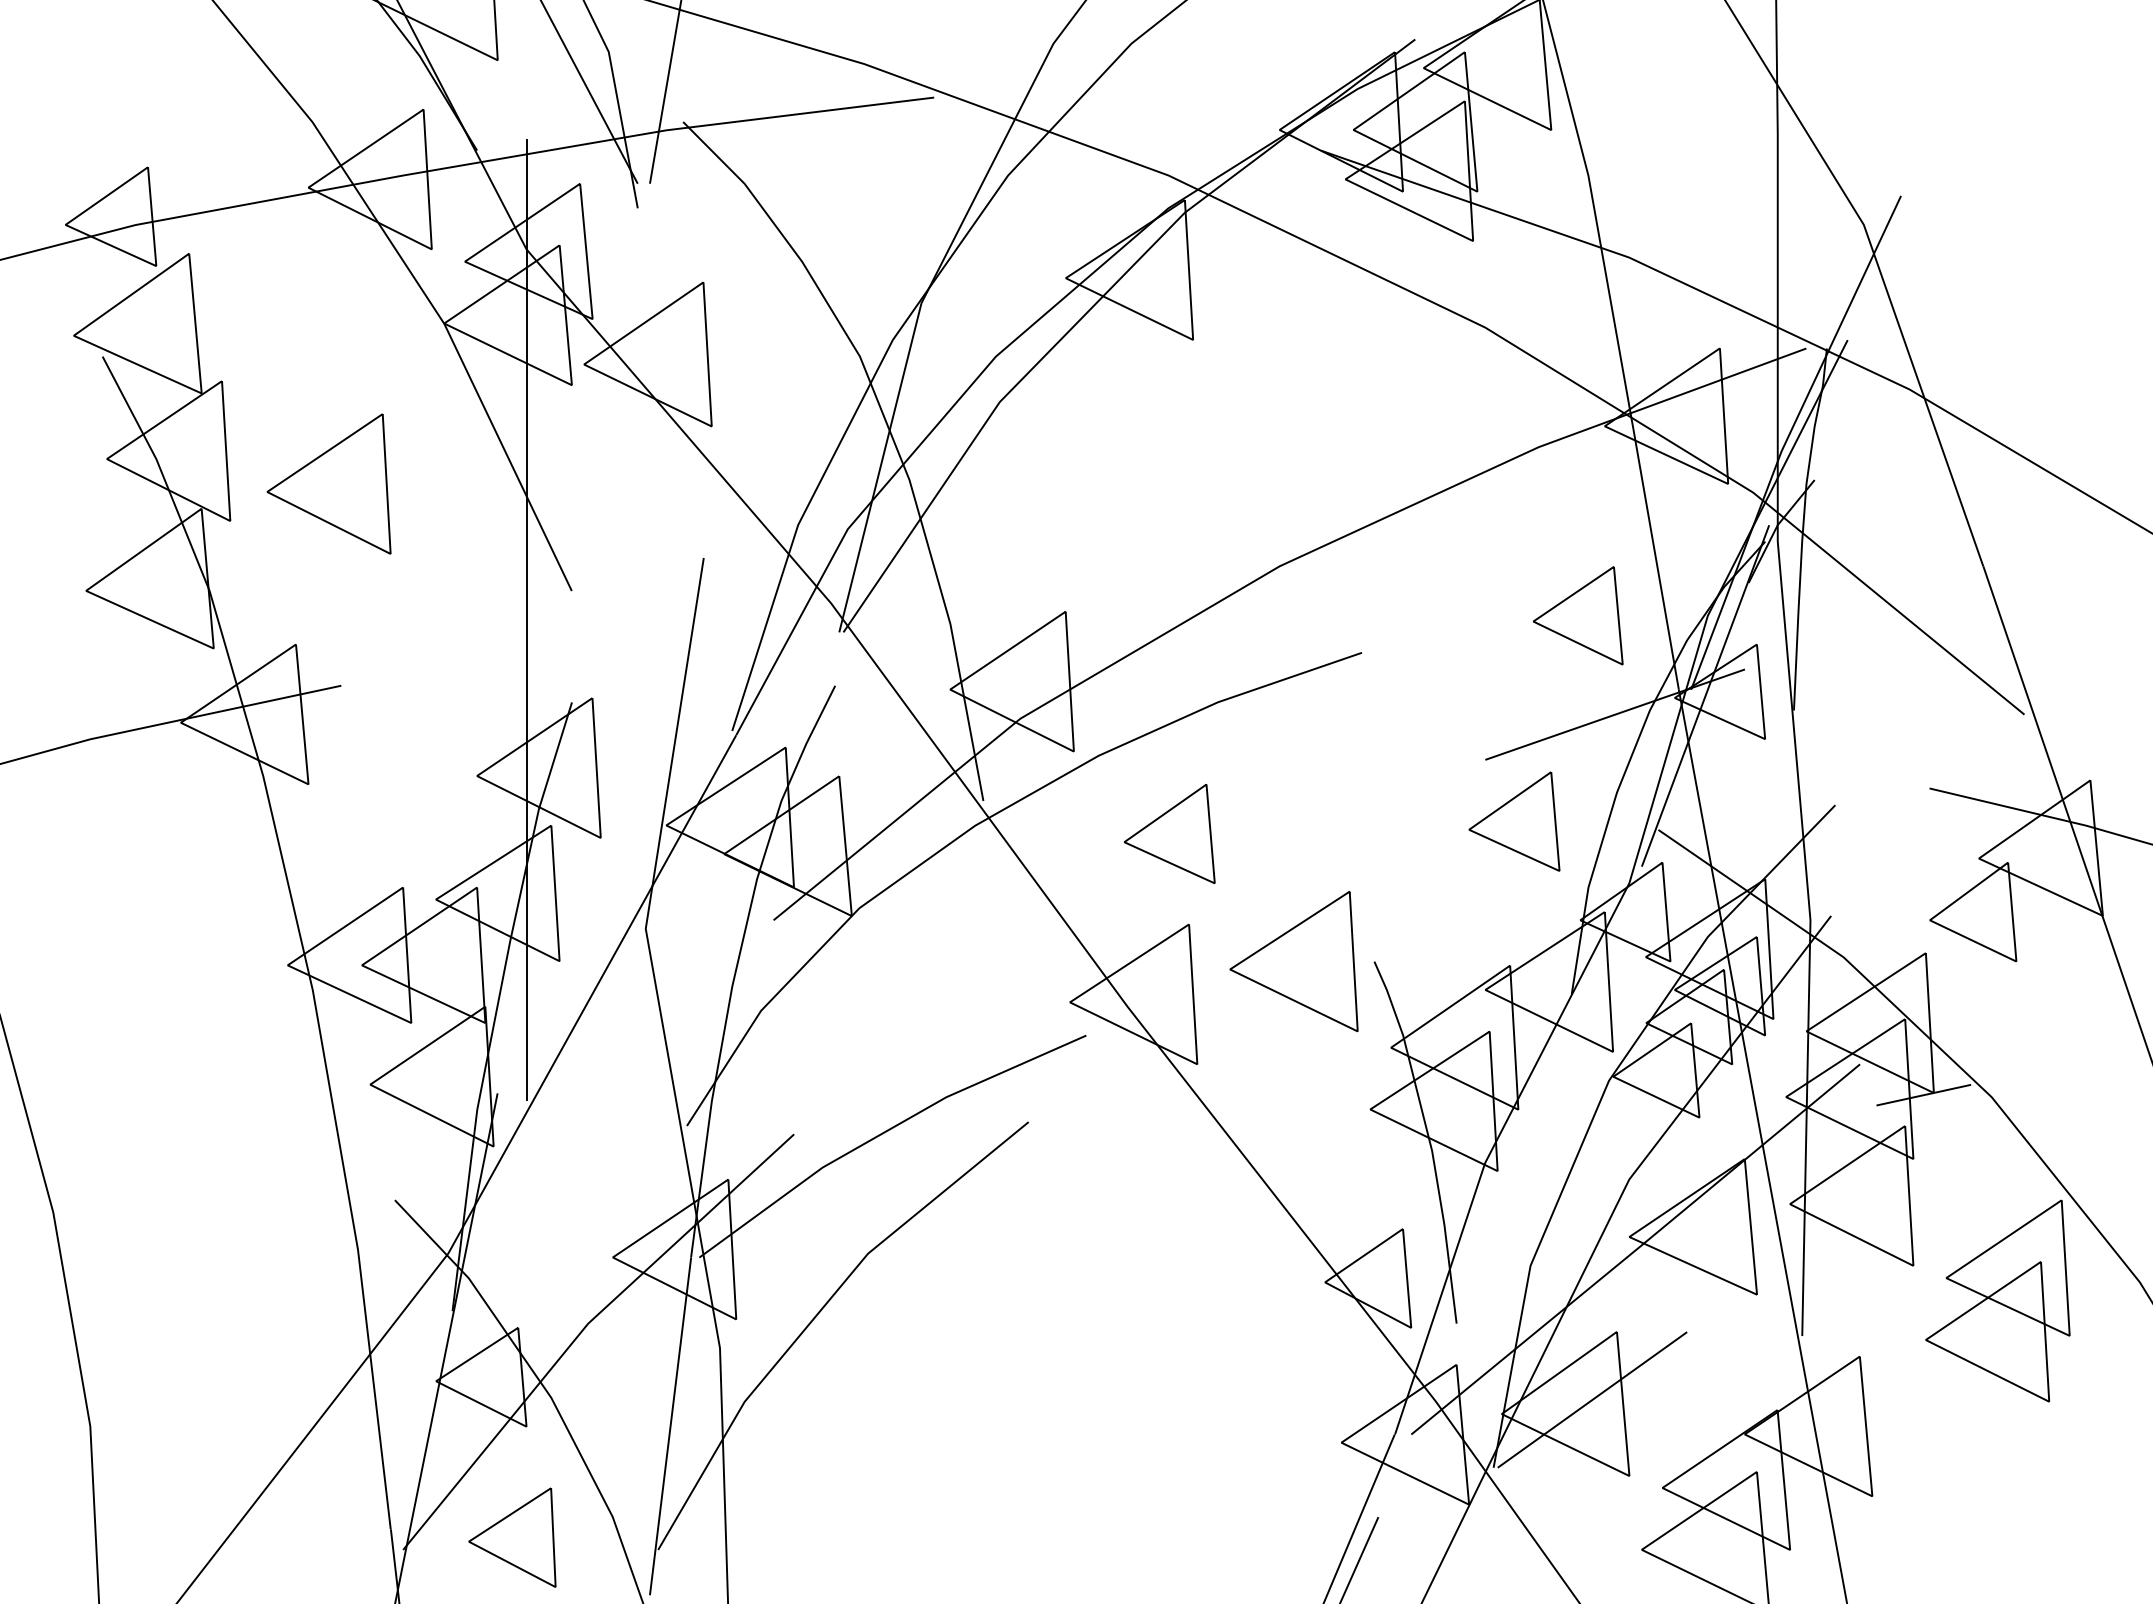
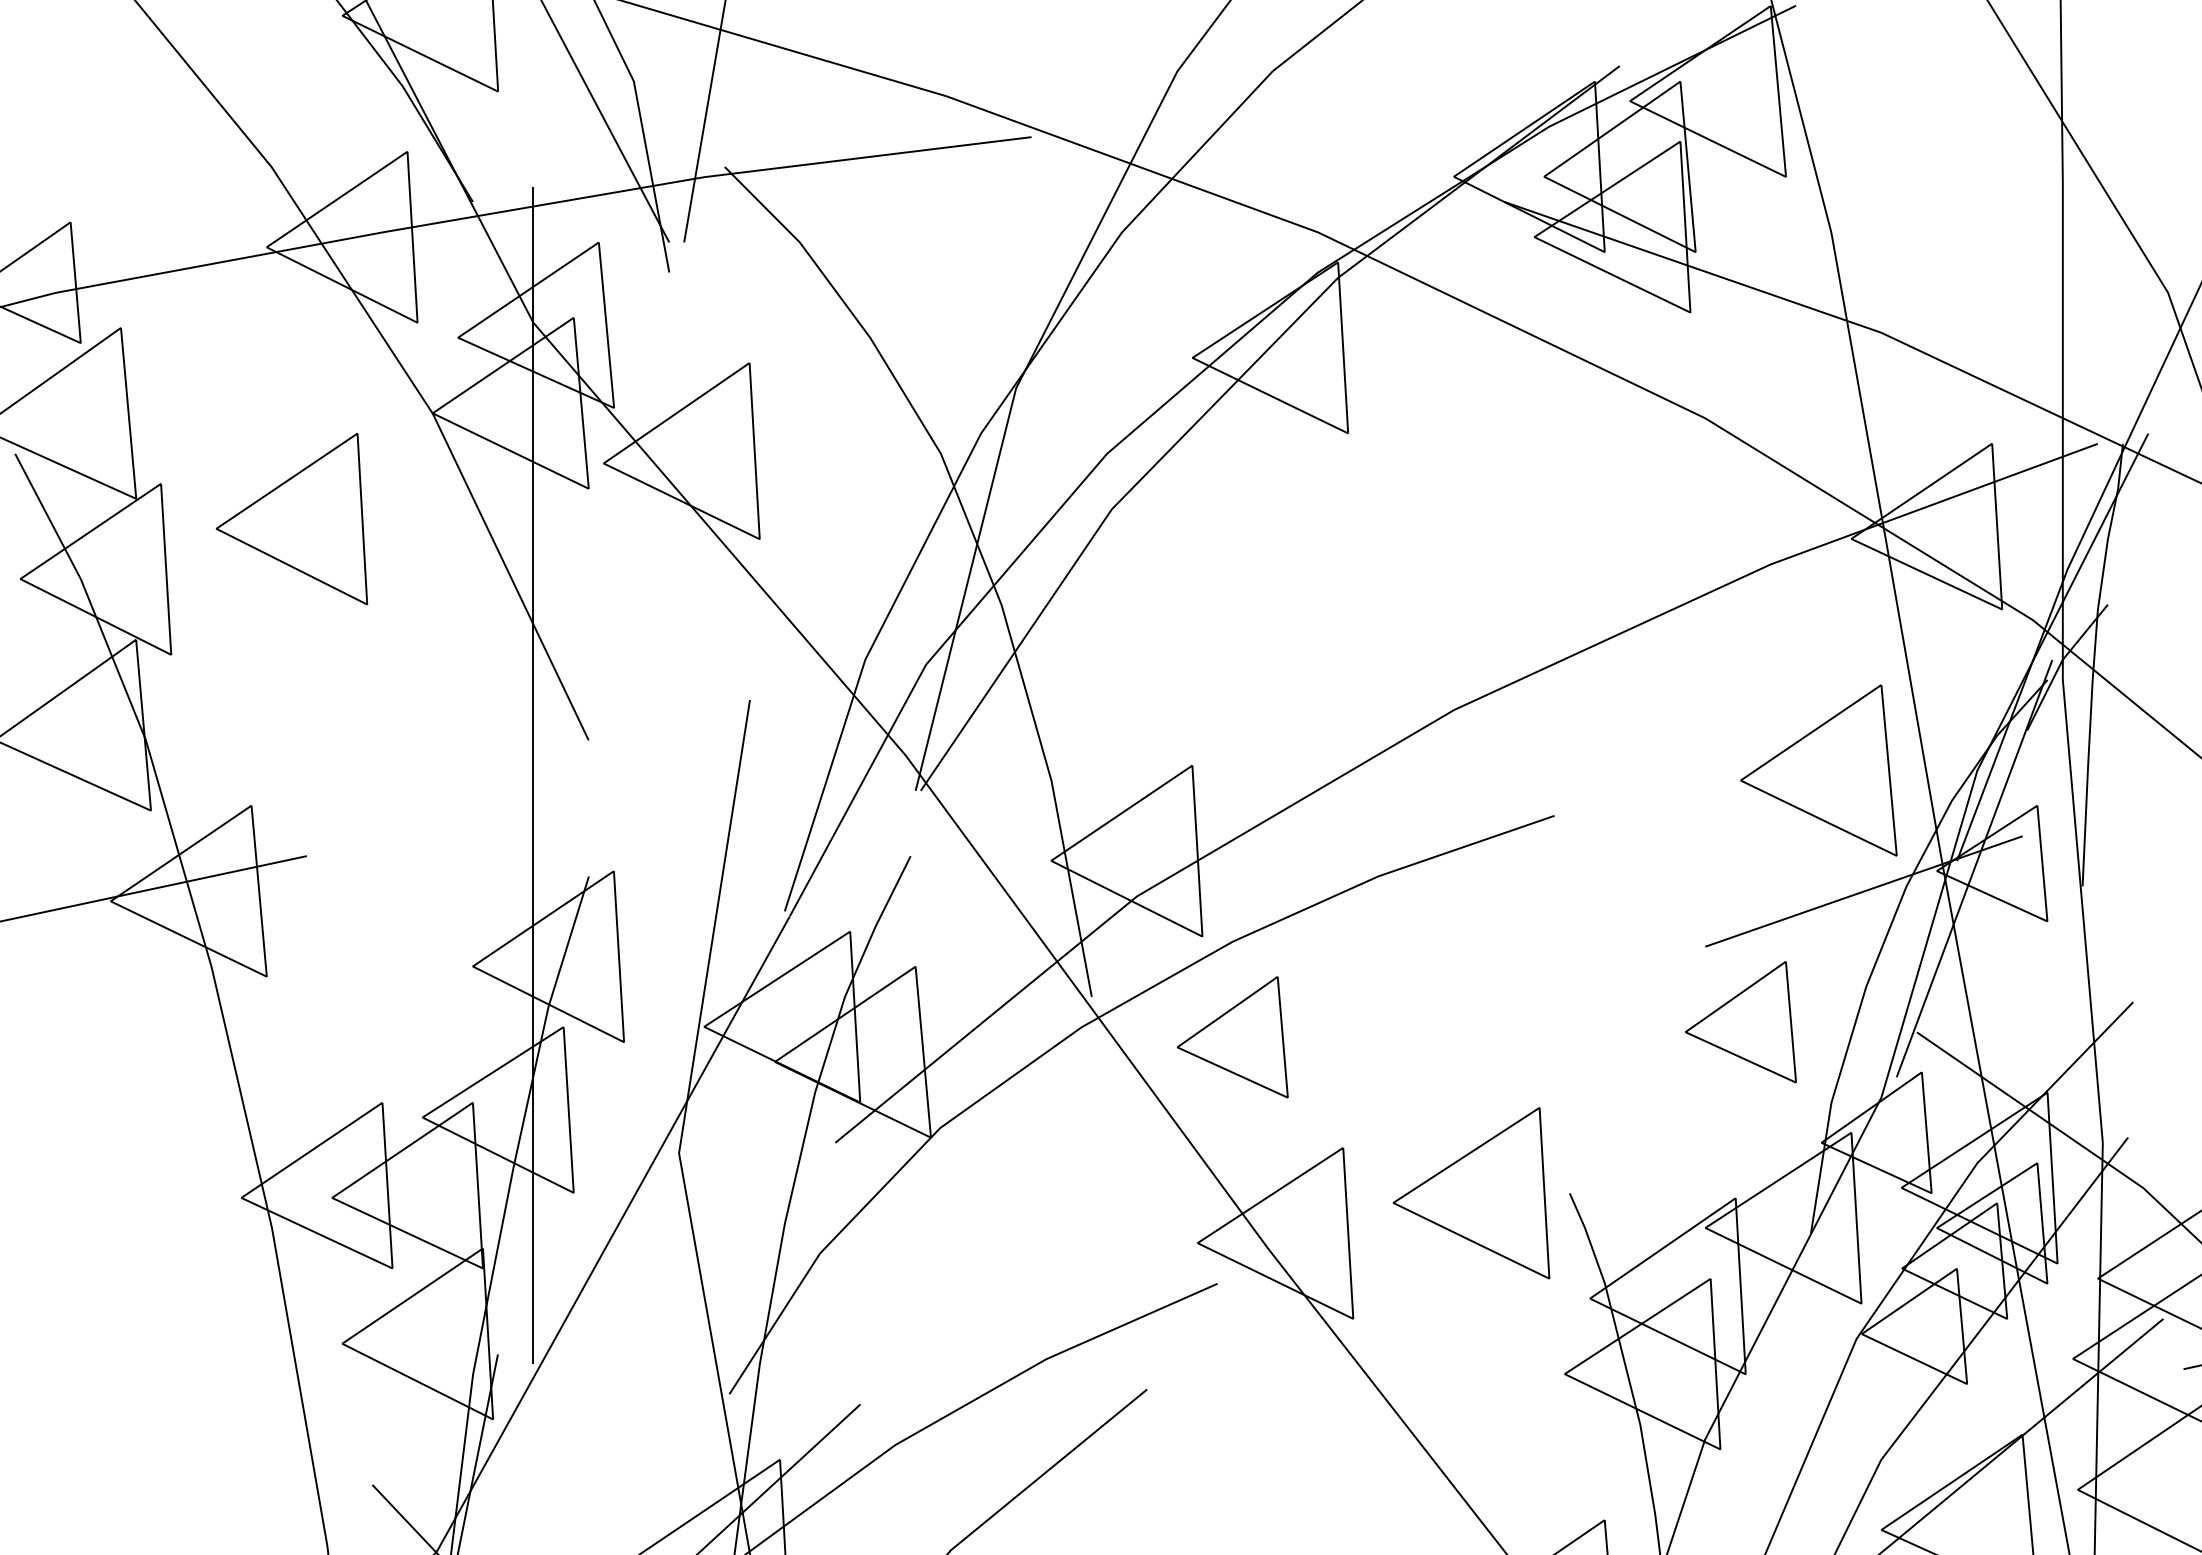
part: (328, 483) -> (291, 518), moved
part: (1577, 615) -> (1818, 770), size x1.43
part: (1169, 834) -> (1232, 1037), moved

